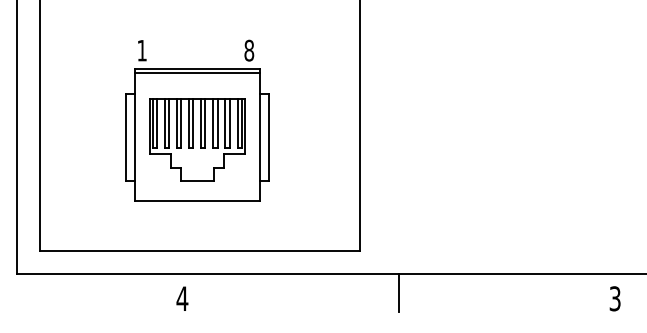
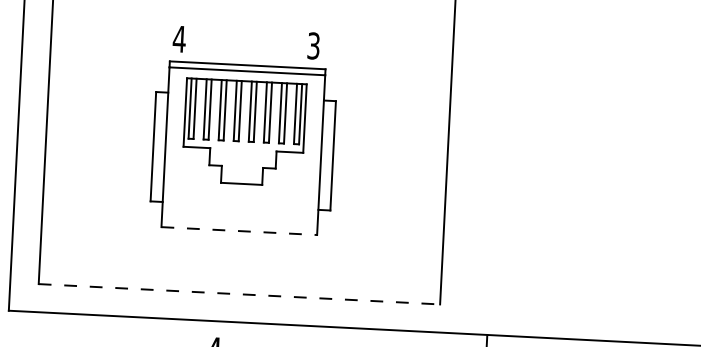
text: (142, 50) -> (179, 39), 1 -> 4
text: (249, 50) -> (314, 45), 8 -> 3
part: (197, 139) -> (244, 131), moved
line: (197, 200) -> (239, 230), solid -> dashed
line: (200, 251) -> (239, 294), solid -> dashed

